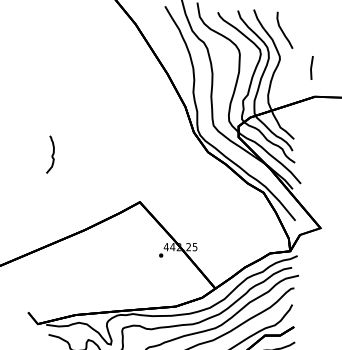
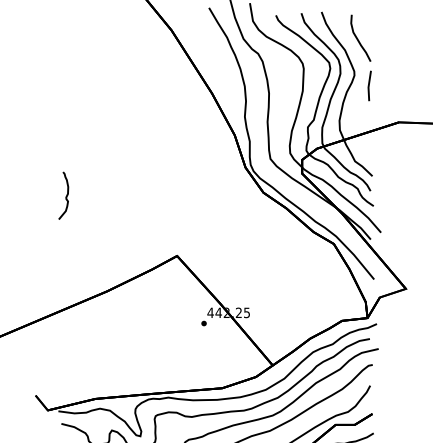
line: (311, 67) -> (369, 85), moved

